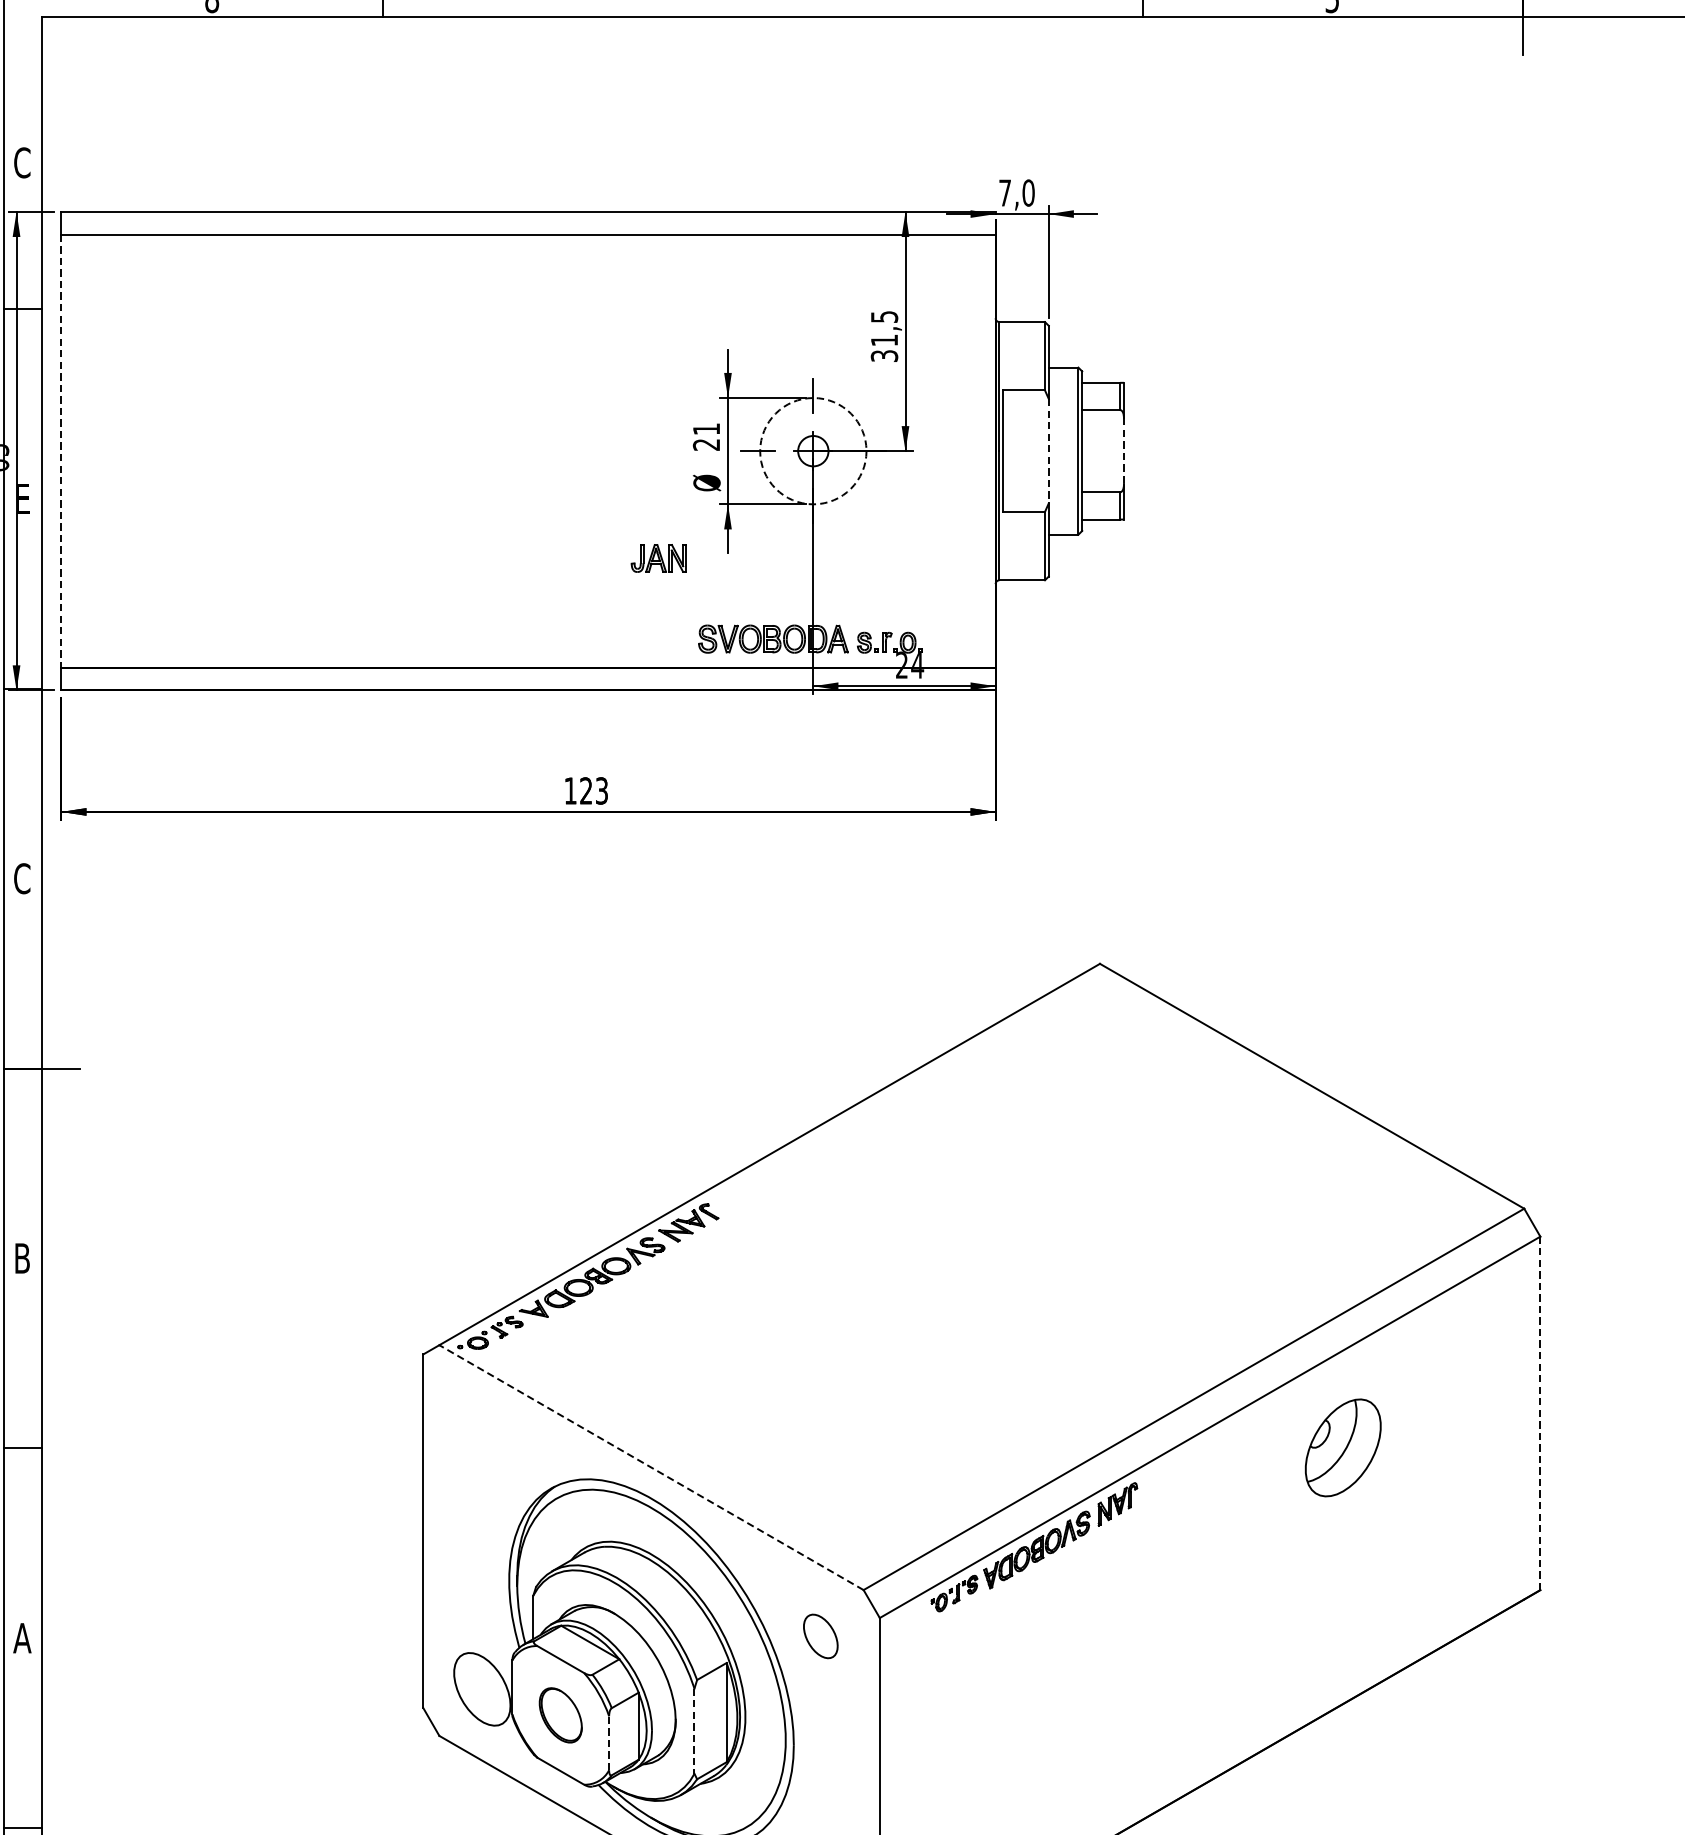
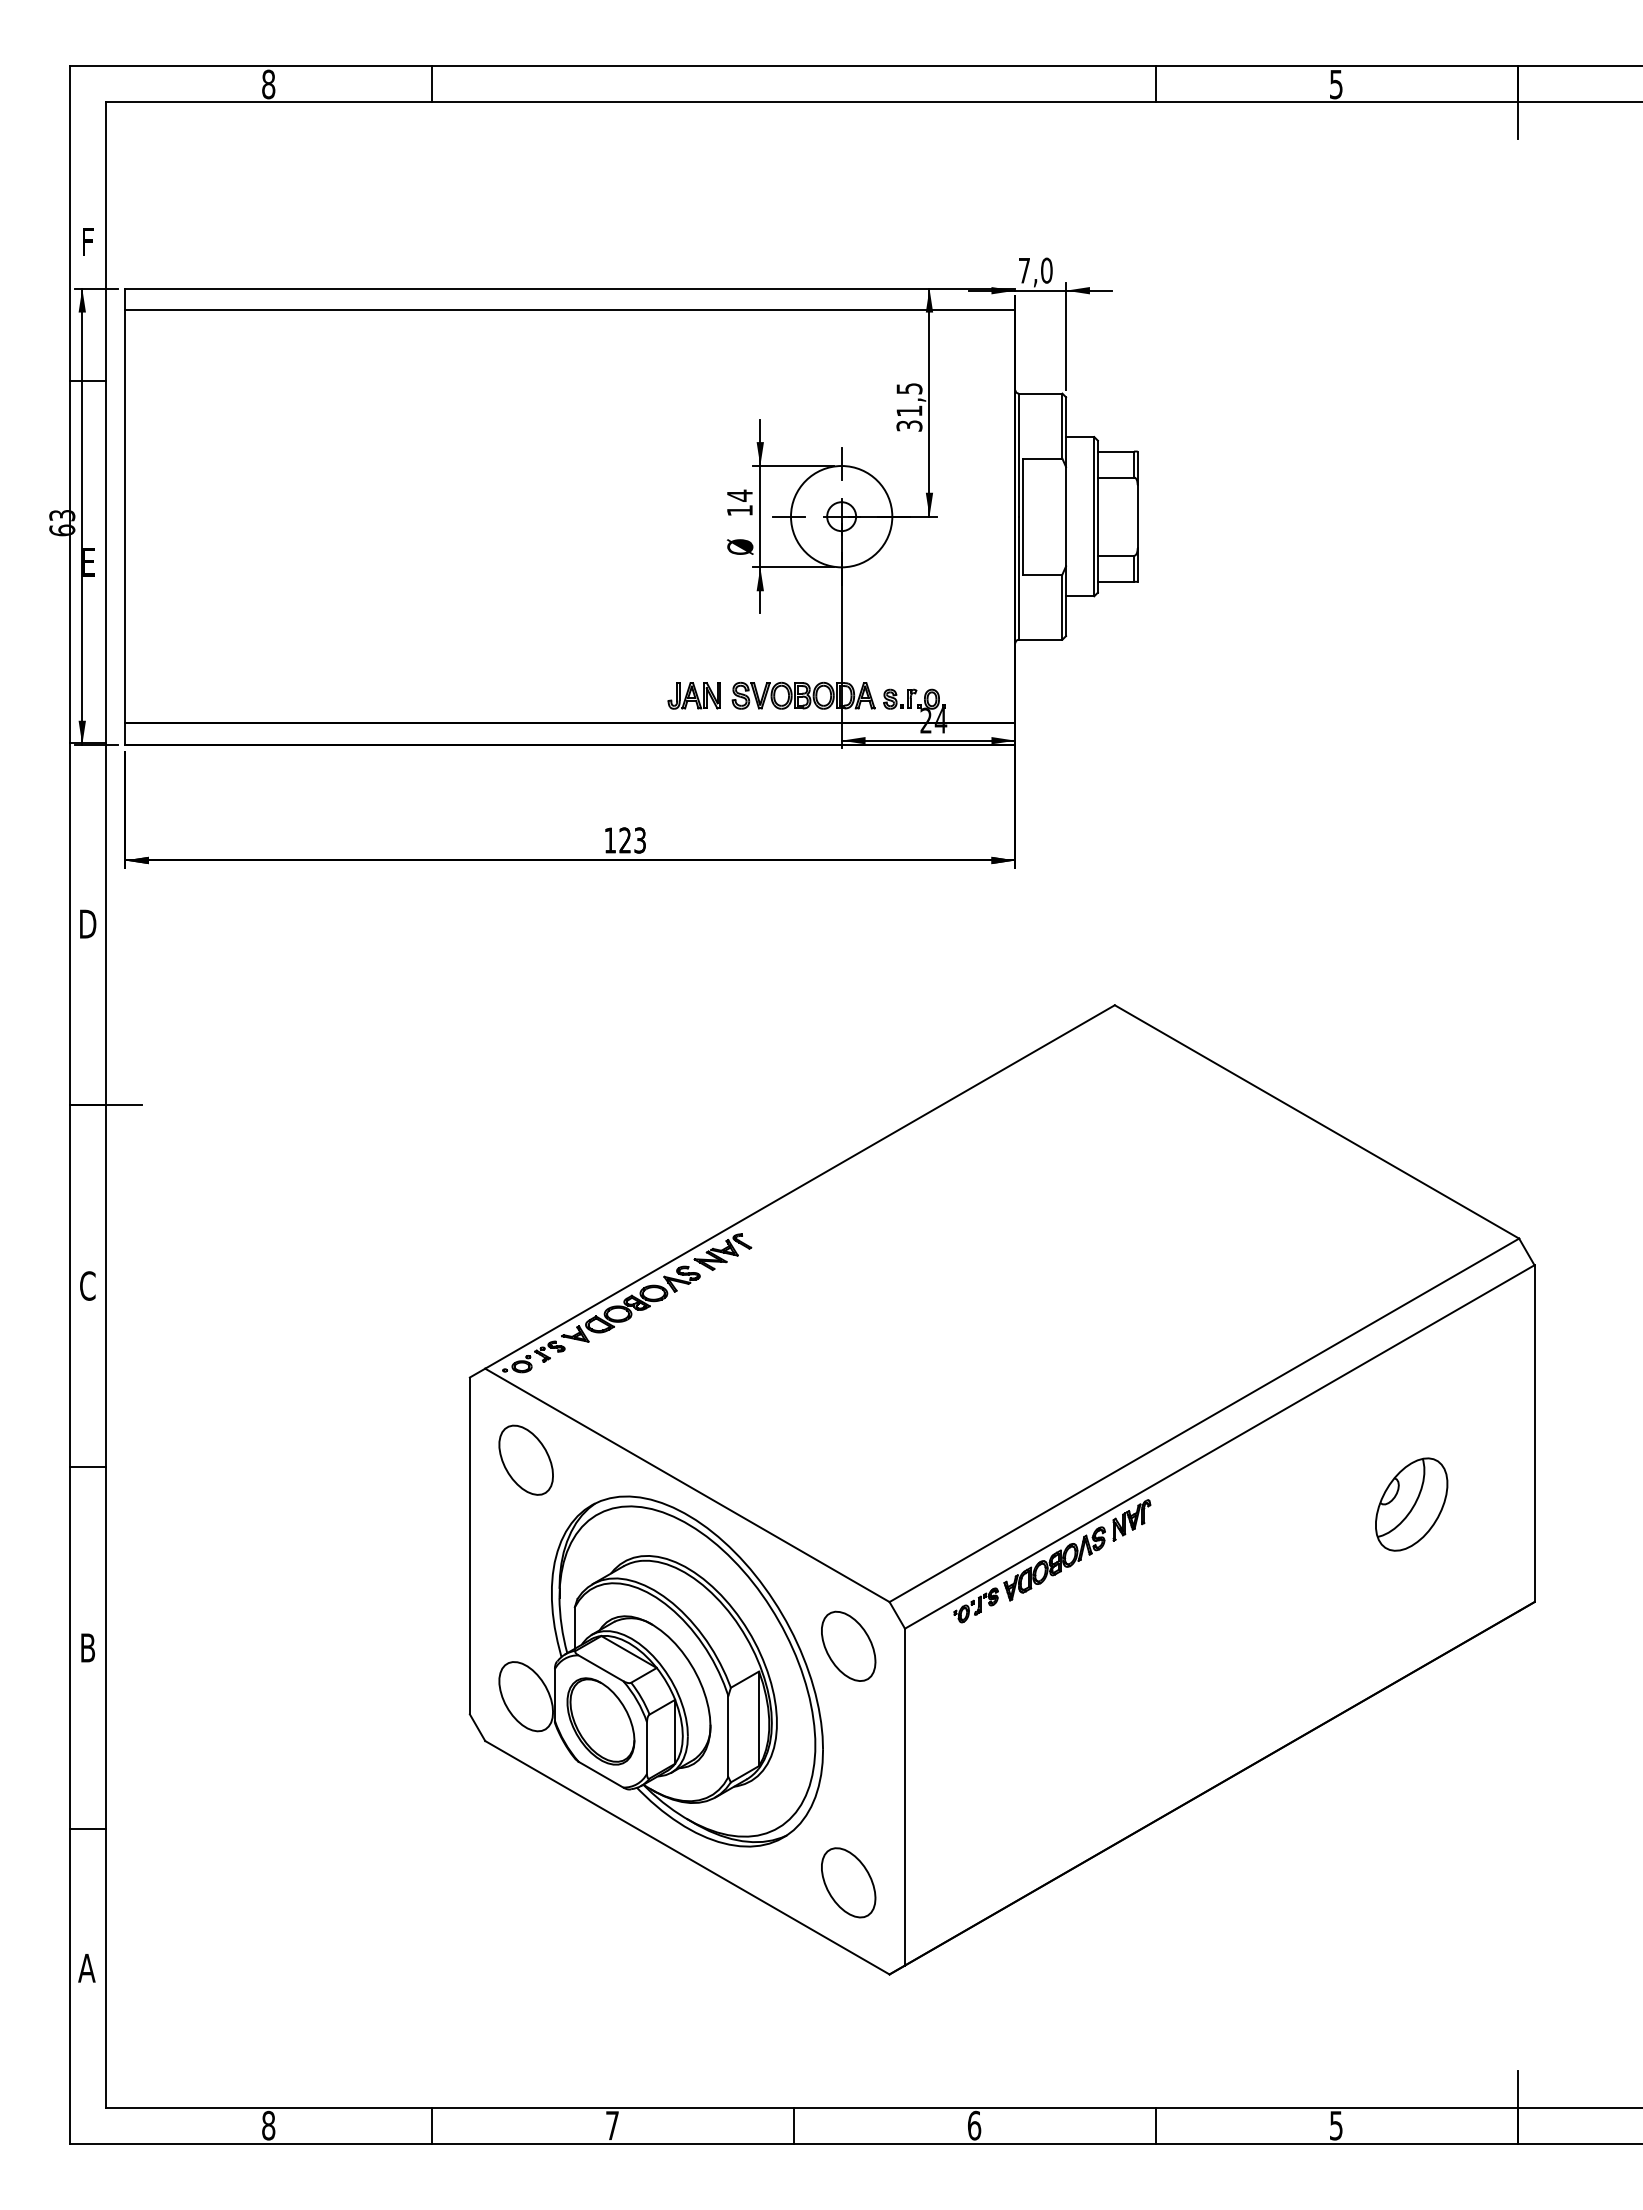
text: (22, 162) -> (87, 241), C -> F
text: (706, 436) -> (739, 502), 21 -> 14
circle: (813, 451) -> (841, 516), dashed -> solid
line: (1049, 451) -> (1066, 516), dashed -> solid
line: (1123, 451) -> (1137, 516), dashed -> solid
line: (61, 452) -> (125, 517), dashed -> solid
part: (657, 558) -> (693, 695), moved
text: (23, 878) -> (88, 923), C -> D
text: (22, 1257) -> (87, 1285), B -> C
line: (1540, 1413) -> (1534, 1433), dashed -> solid
part: (481, 1440) -> (525, 1459), added
part: (1343, 1447) -> (1411, 1504), moved
line: (650, 1467) -> (686, 1485), dashed -> solid
part: (820, 1635) -> (848, 1645), size x1.67
text: (22, 1637) -> (87, 1647), A -> B
part: (560, 1715) -> (600, 1721), size x1.67
line: (694, 1731) -> (728, 1736), dashed -> solid
line: (609, 1743) -> (647, 1748), dashed -> solid

